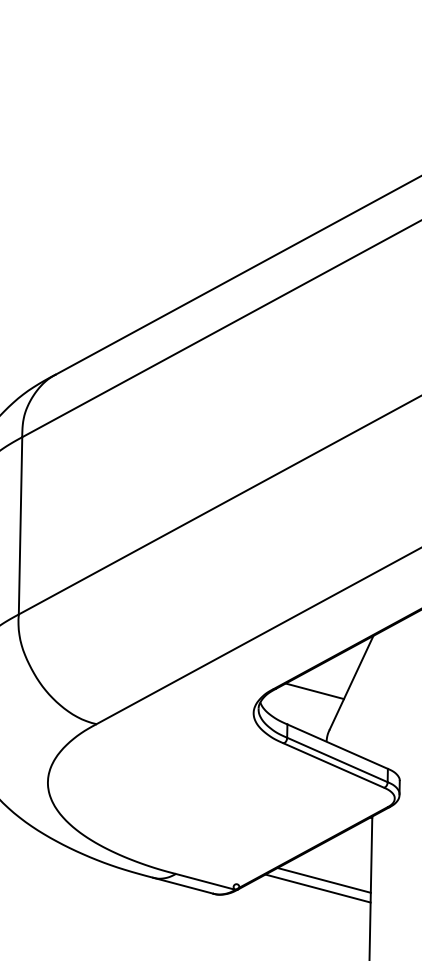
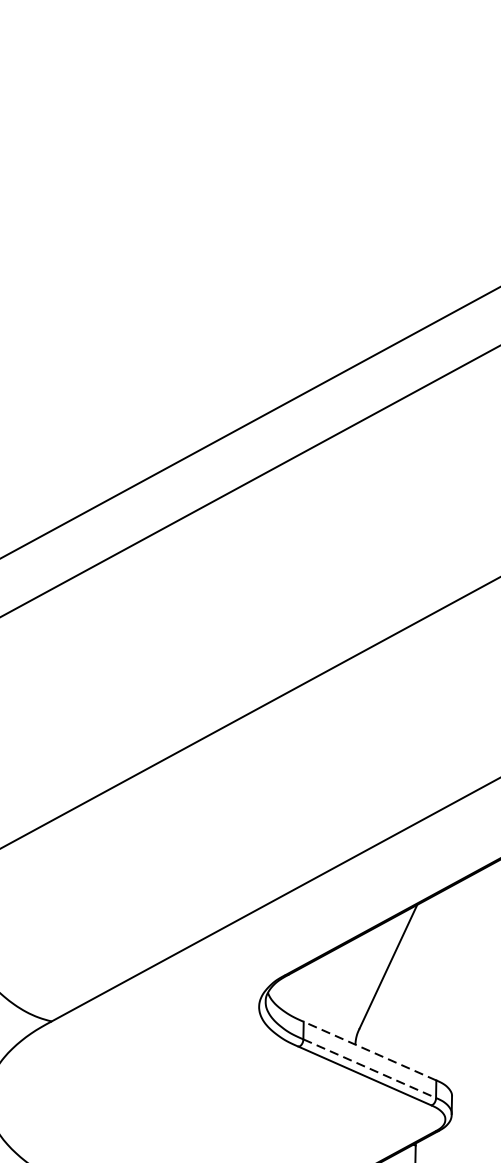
line: (314, 691) -> (339, 978), removed
line: (337, 746) -> (369, 1050), solid -> dashed
line: (337, 759) -> (369, 1068), solid -> dashed

